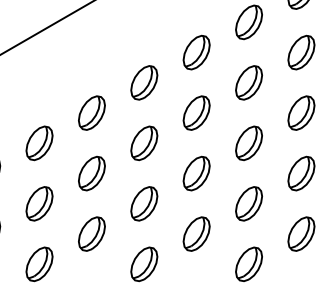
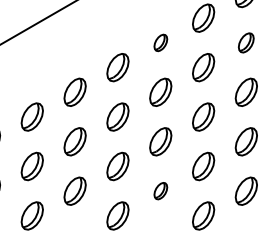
part: (196, 52) -> (160, 42), size x0.6
part: (300, 52) -> (245, 42), size x0.7
part: (196, 233) -> (160, 190), size x0.6

